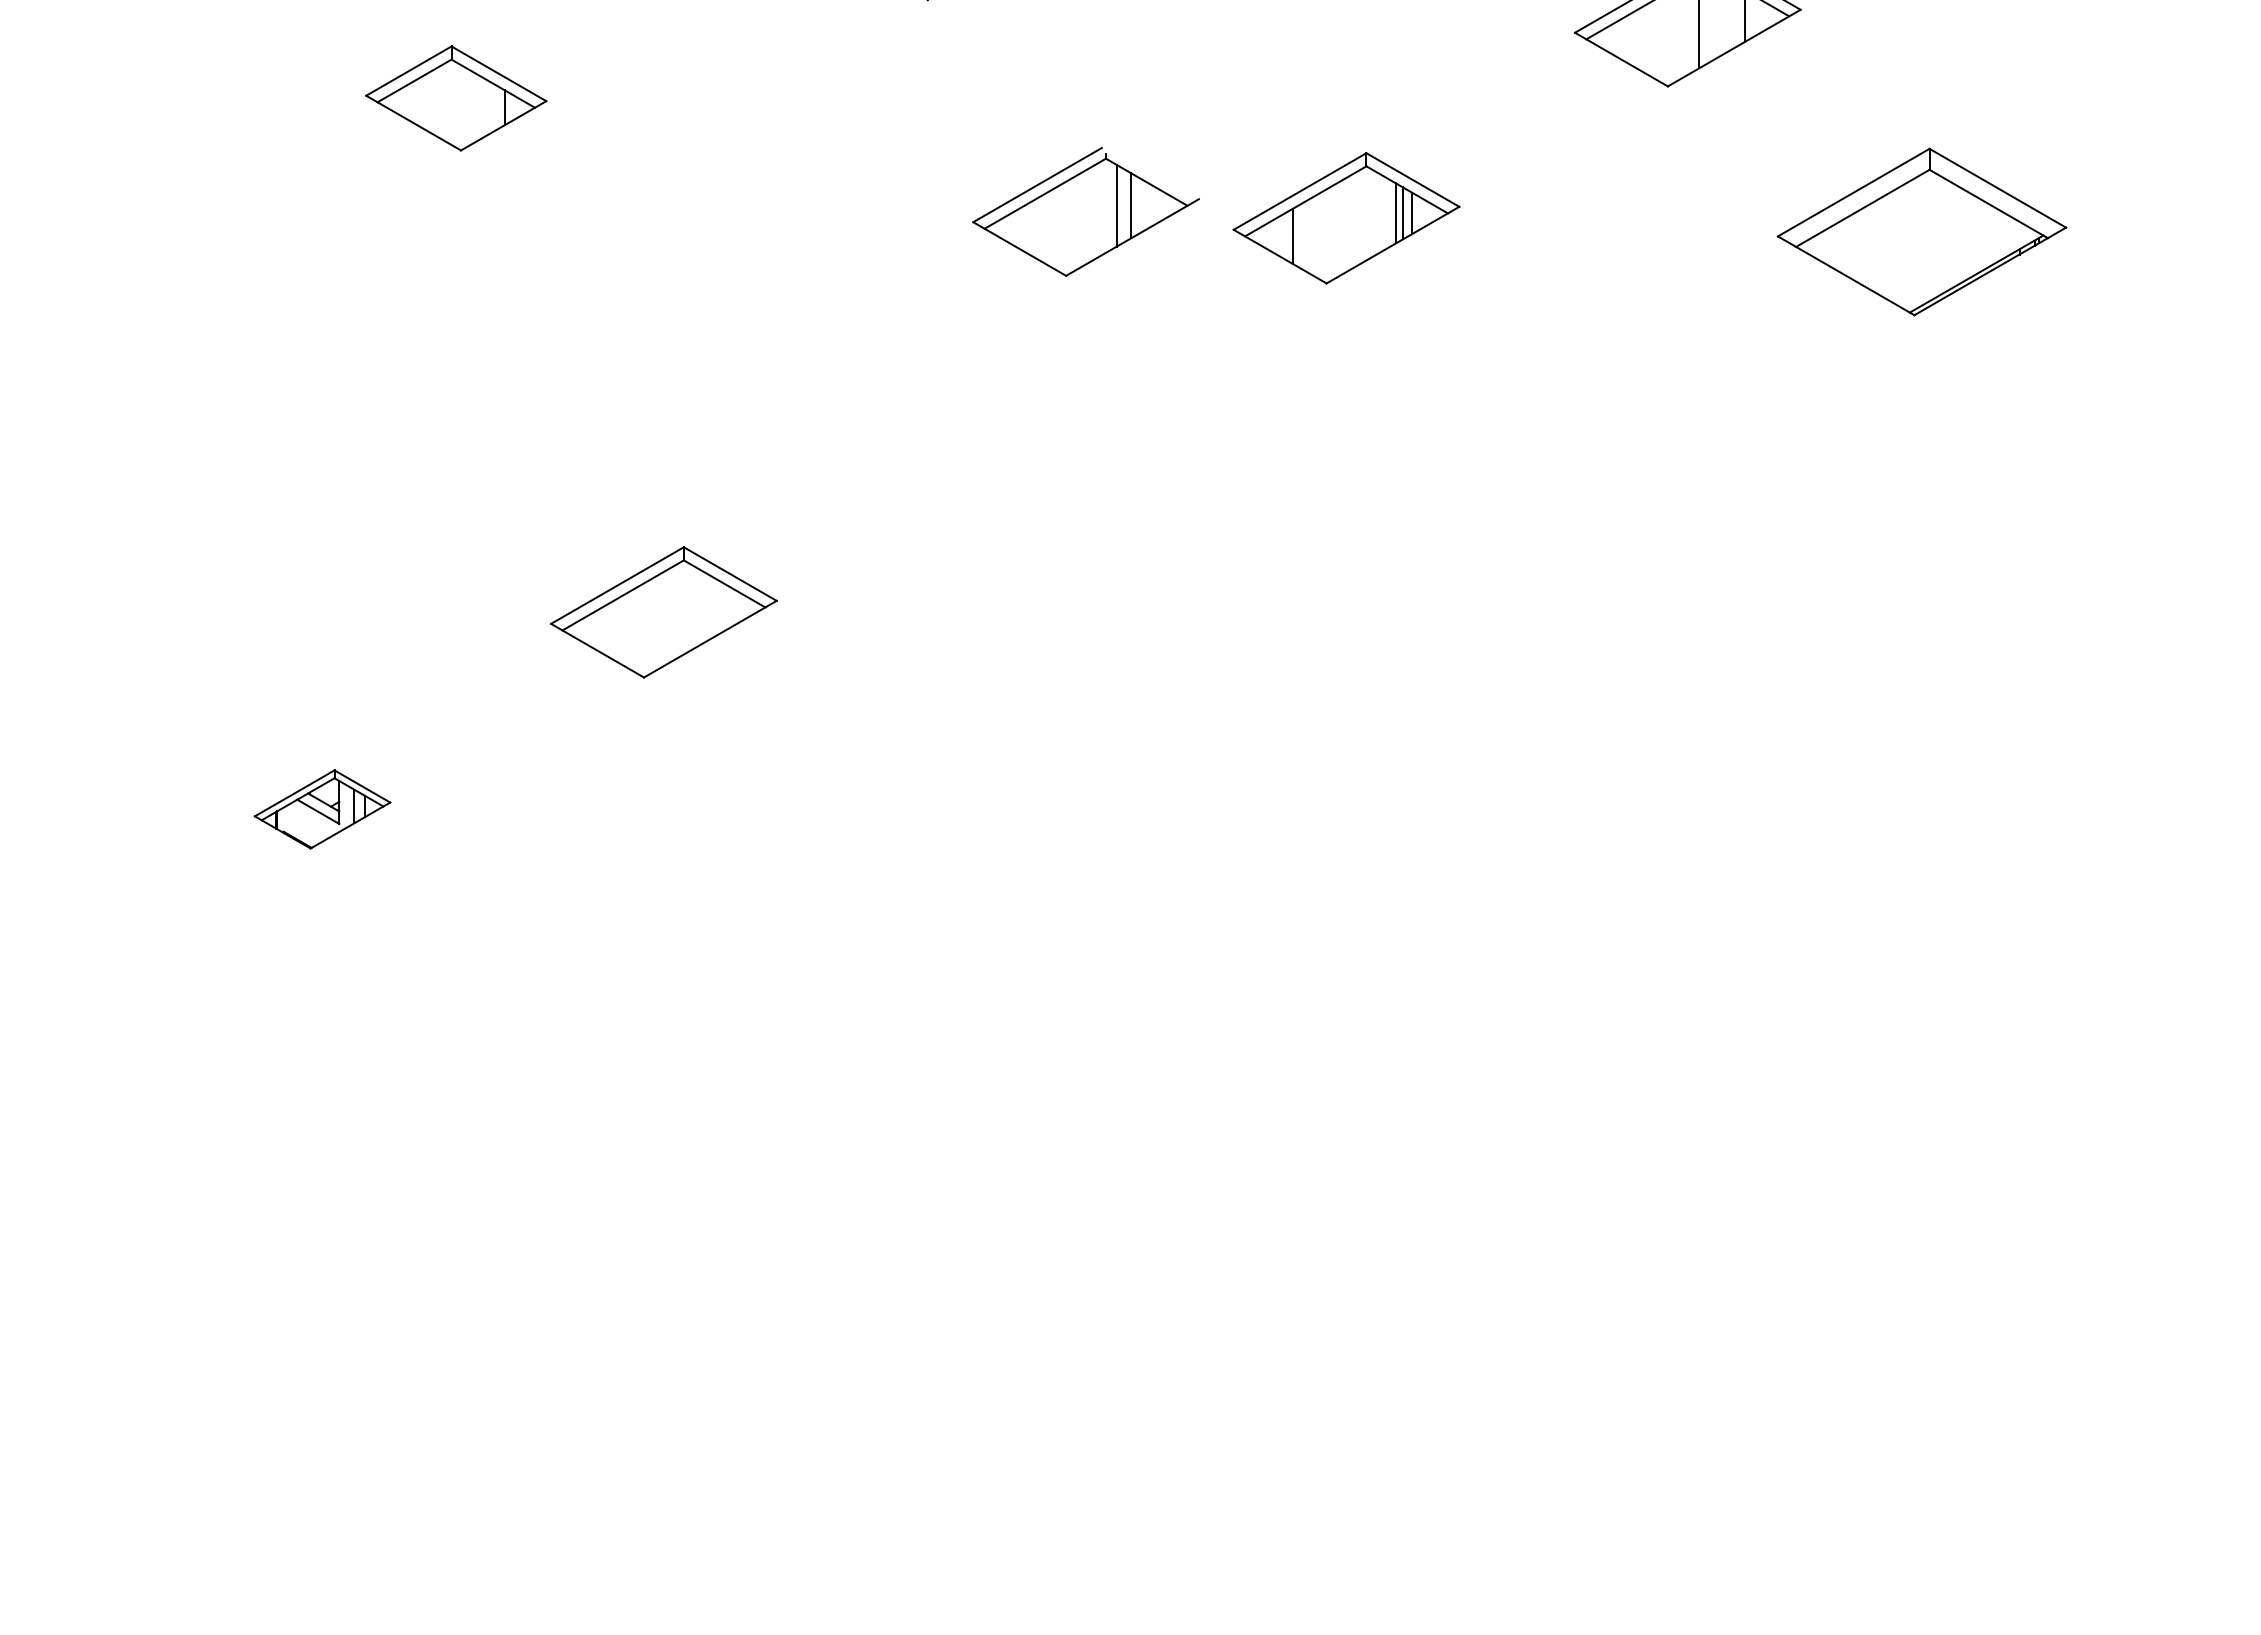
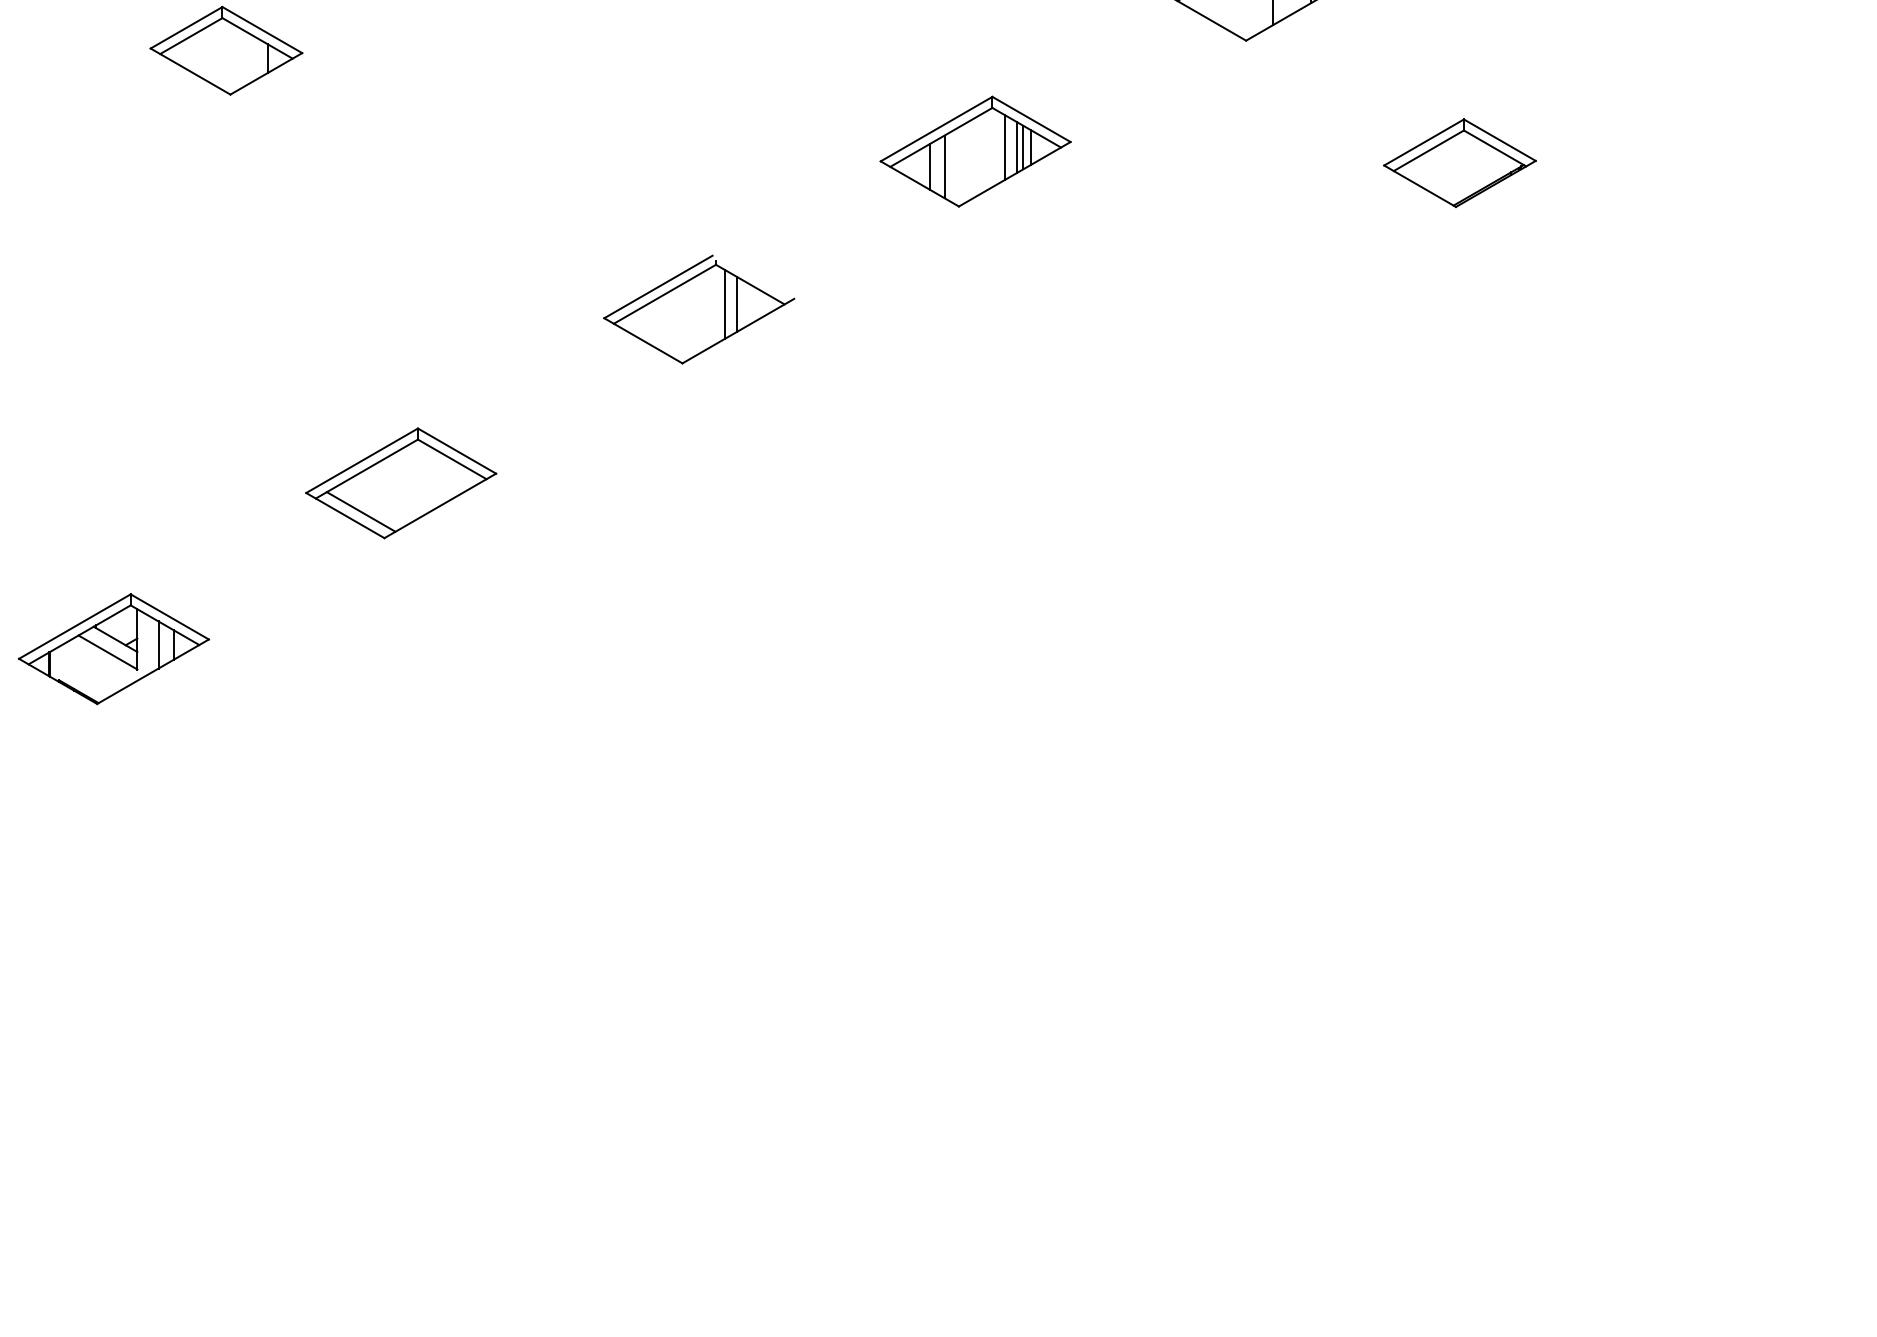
part: (1085, 211) -> (698, 309), moved
line: (1381, 213) -> (1005, 147), added
part: (1921, 231) -> (1459, 162), size x0.62
line: (1309, 236) -> (944, 166), added
line: (616, 645) -> (361, 511), added
part: (322, 809) -> (113, 649), size x1.67

